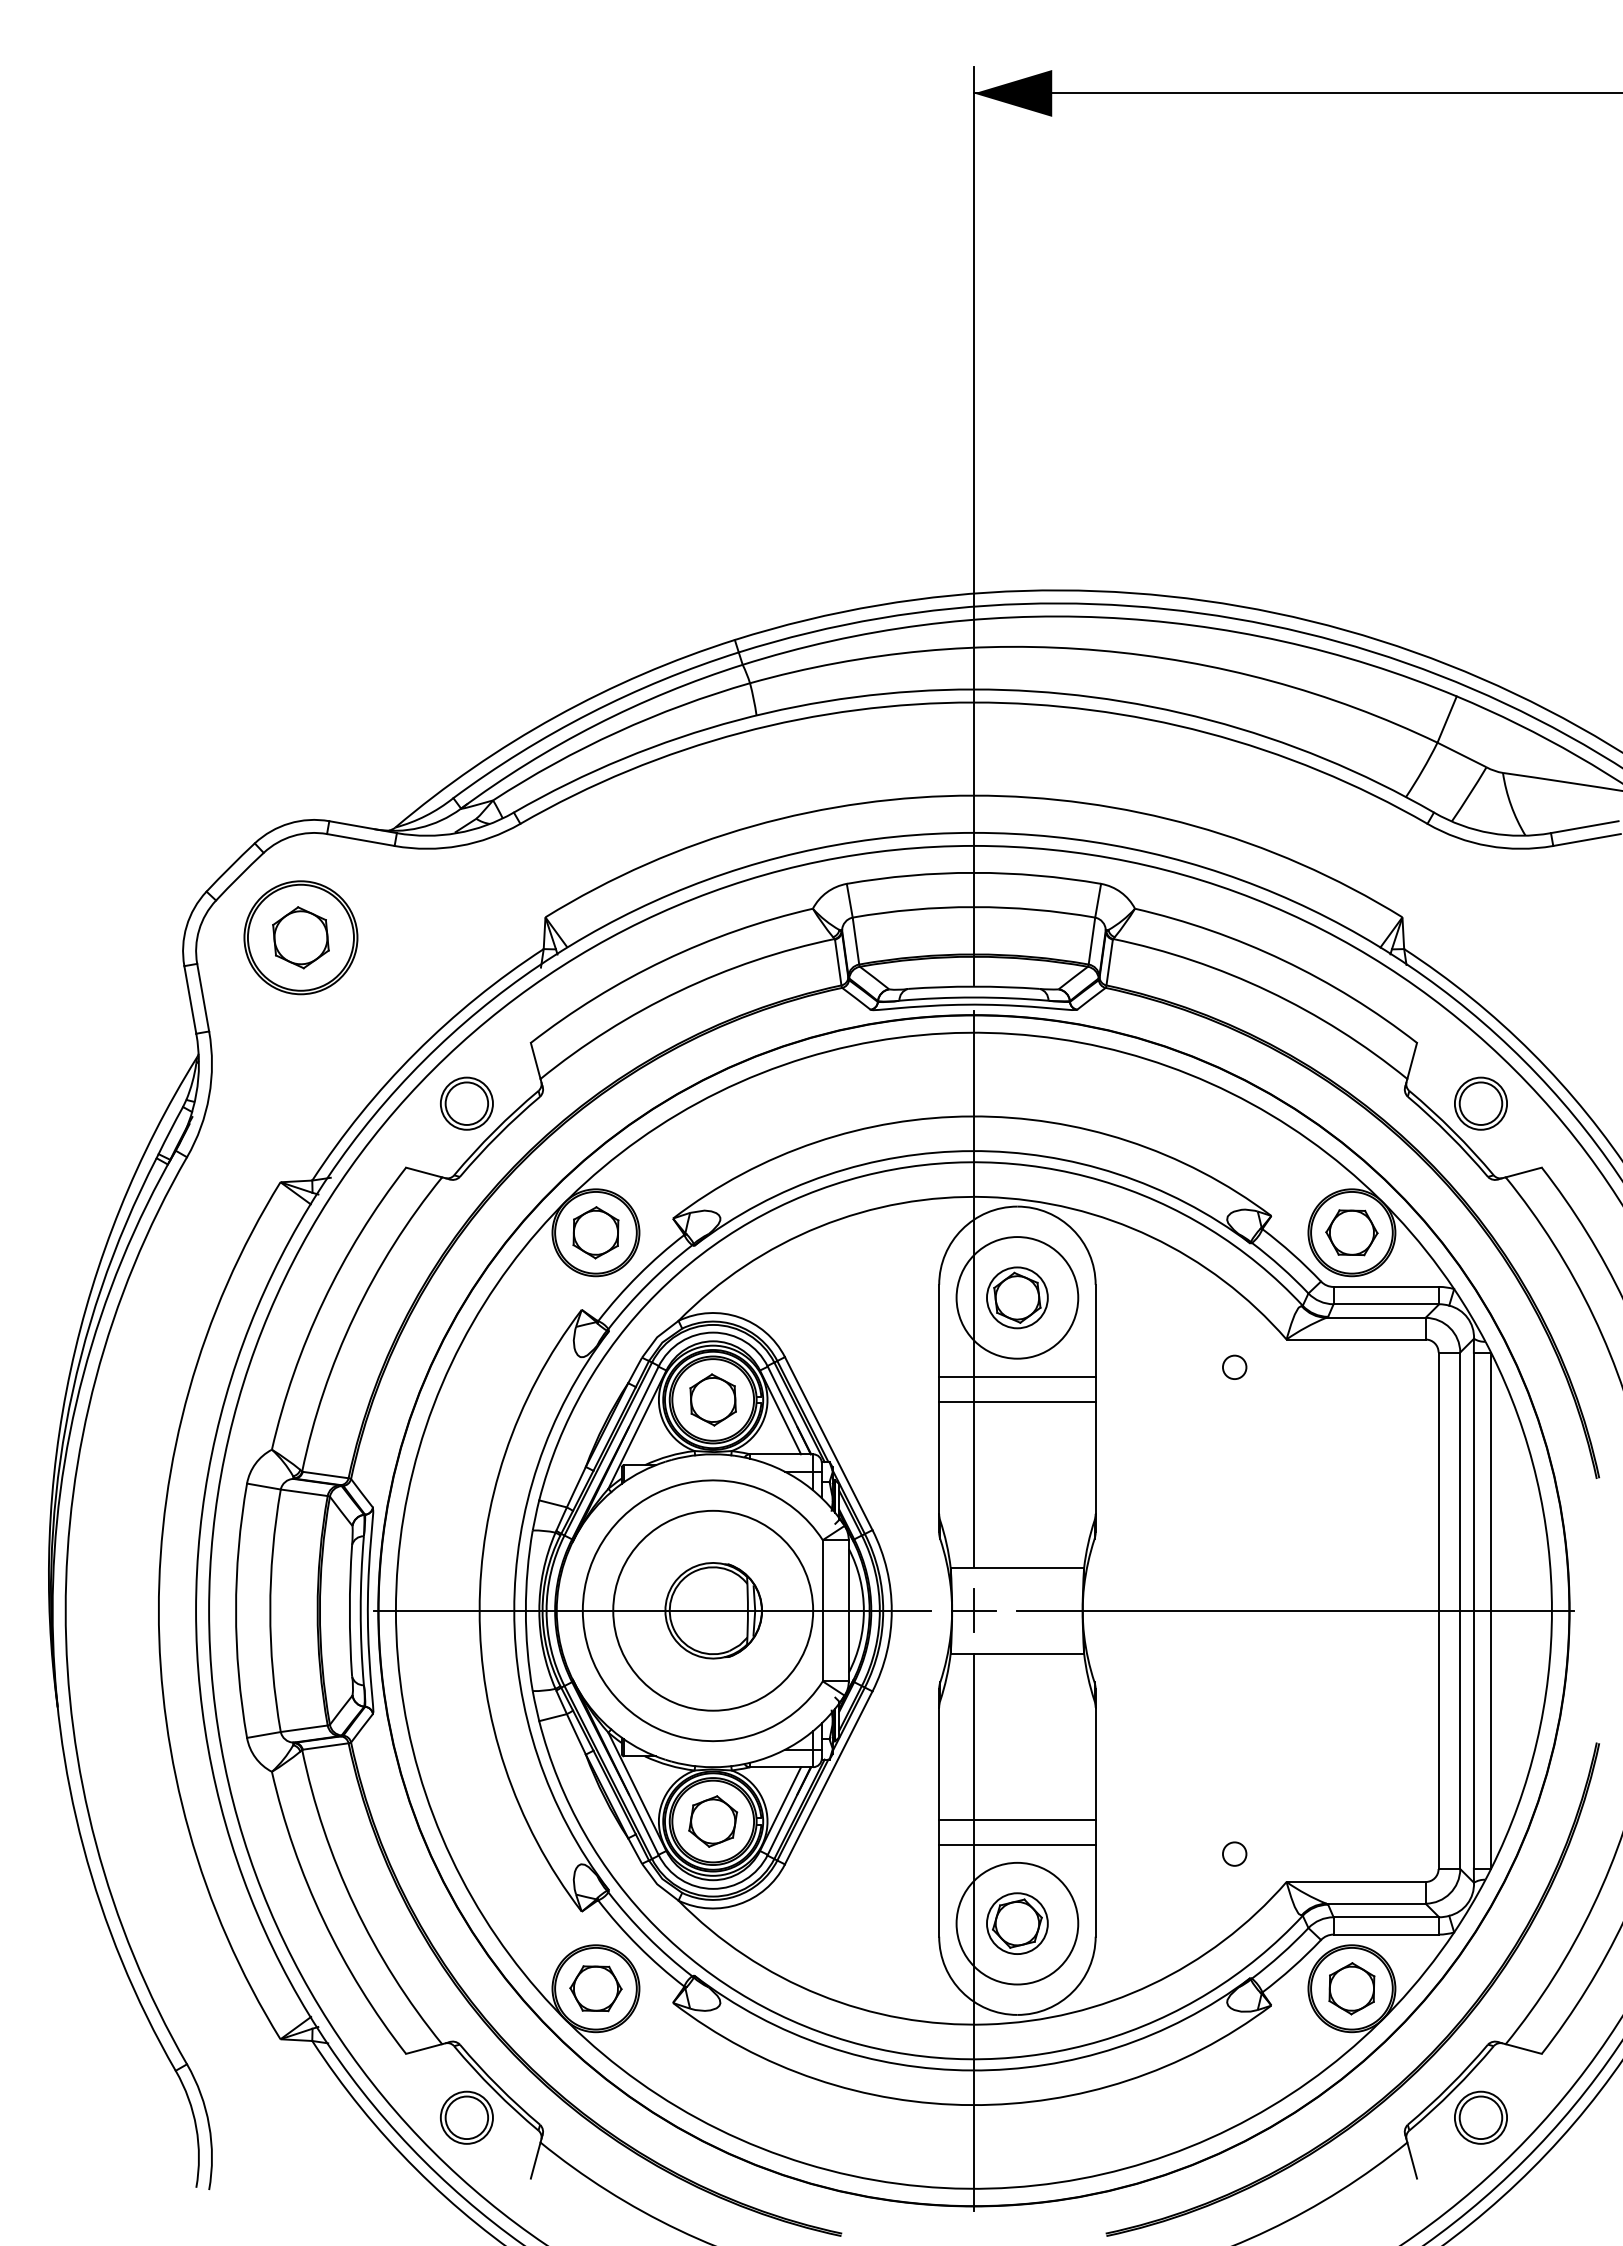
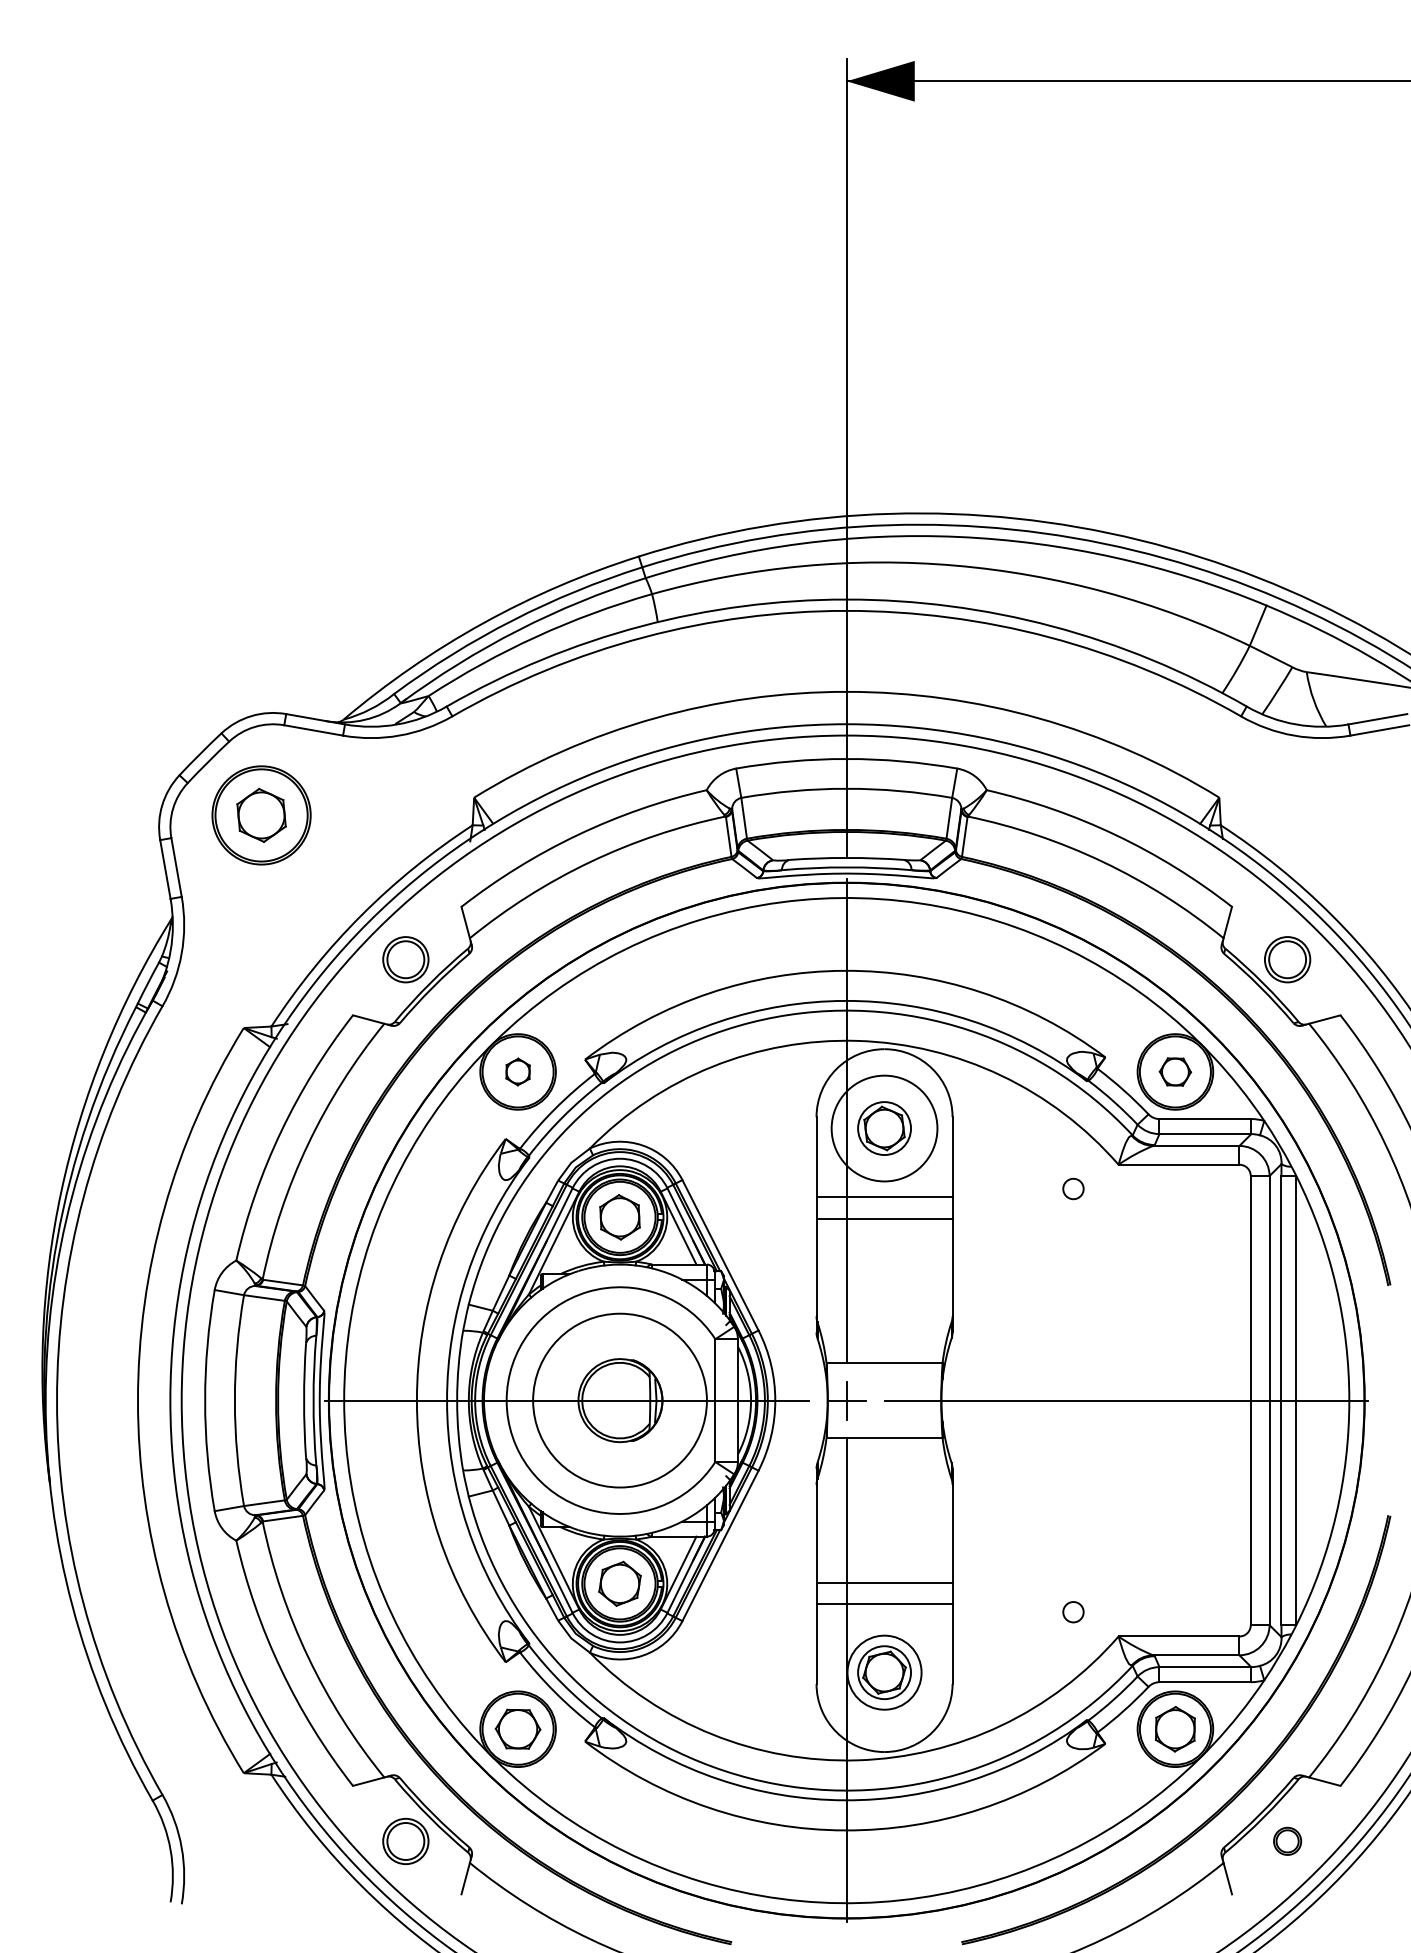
part: (595, 1232) -> (517, 1071), size x0.6
part: (1351, 1232) -> (1175, 1071), size x0.7
circle: (1017, 1923) -> (884, 1672), size x0.7
part: (1480, 2117) -> (1287, 1841), size x0.6

